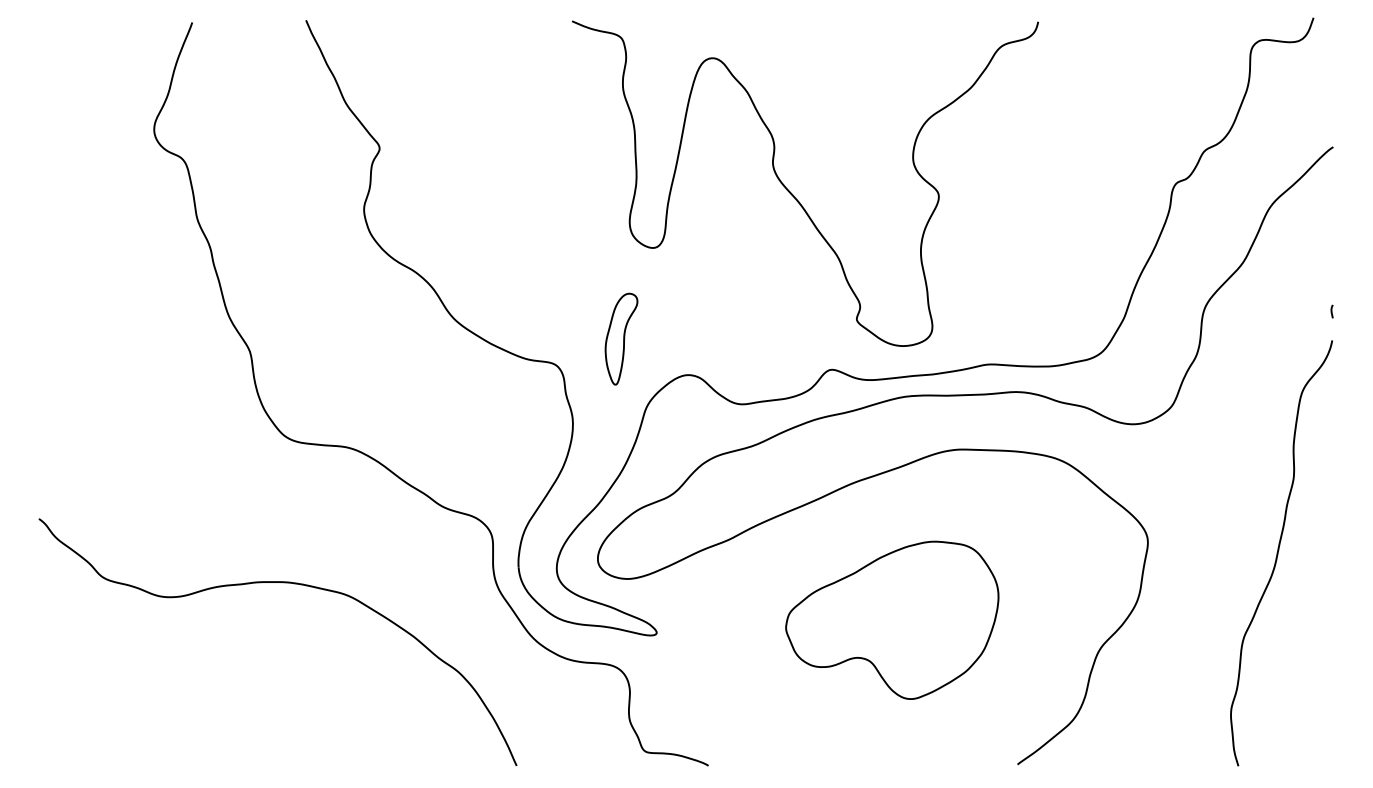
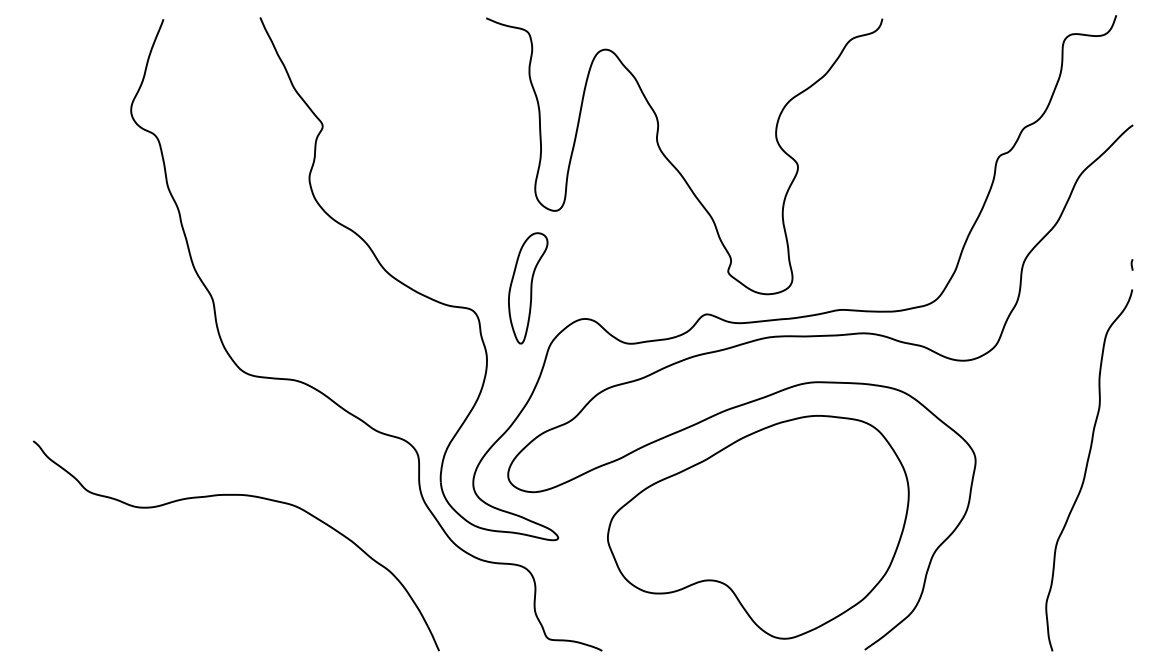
part: (621, 339) -> (528, 288), size x1.43
part: (892, 620) -> (758, 527), size x1.67

